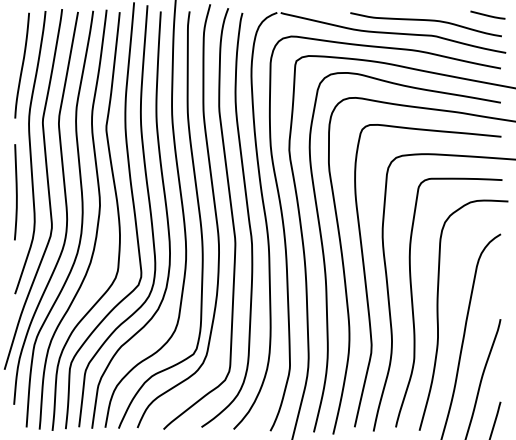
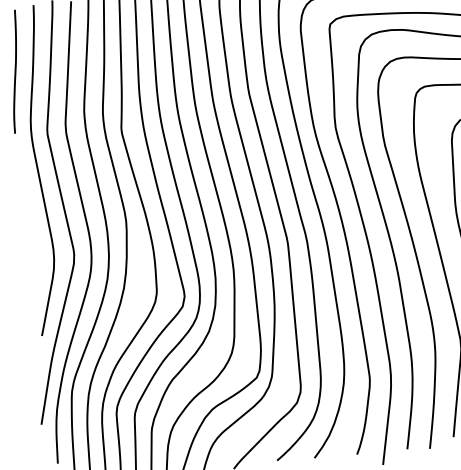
line: (15, 192) -> (26, 218), removed

